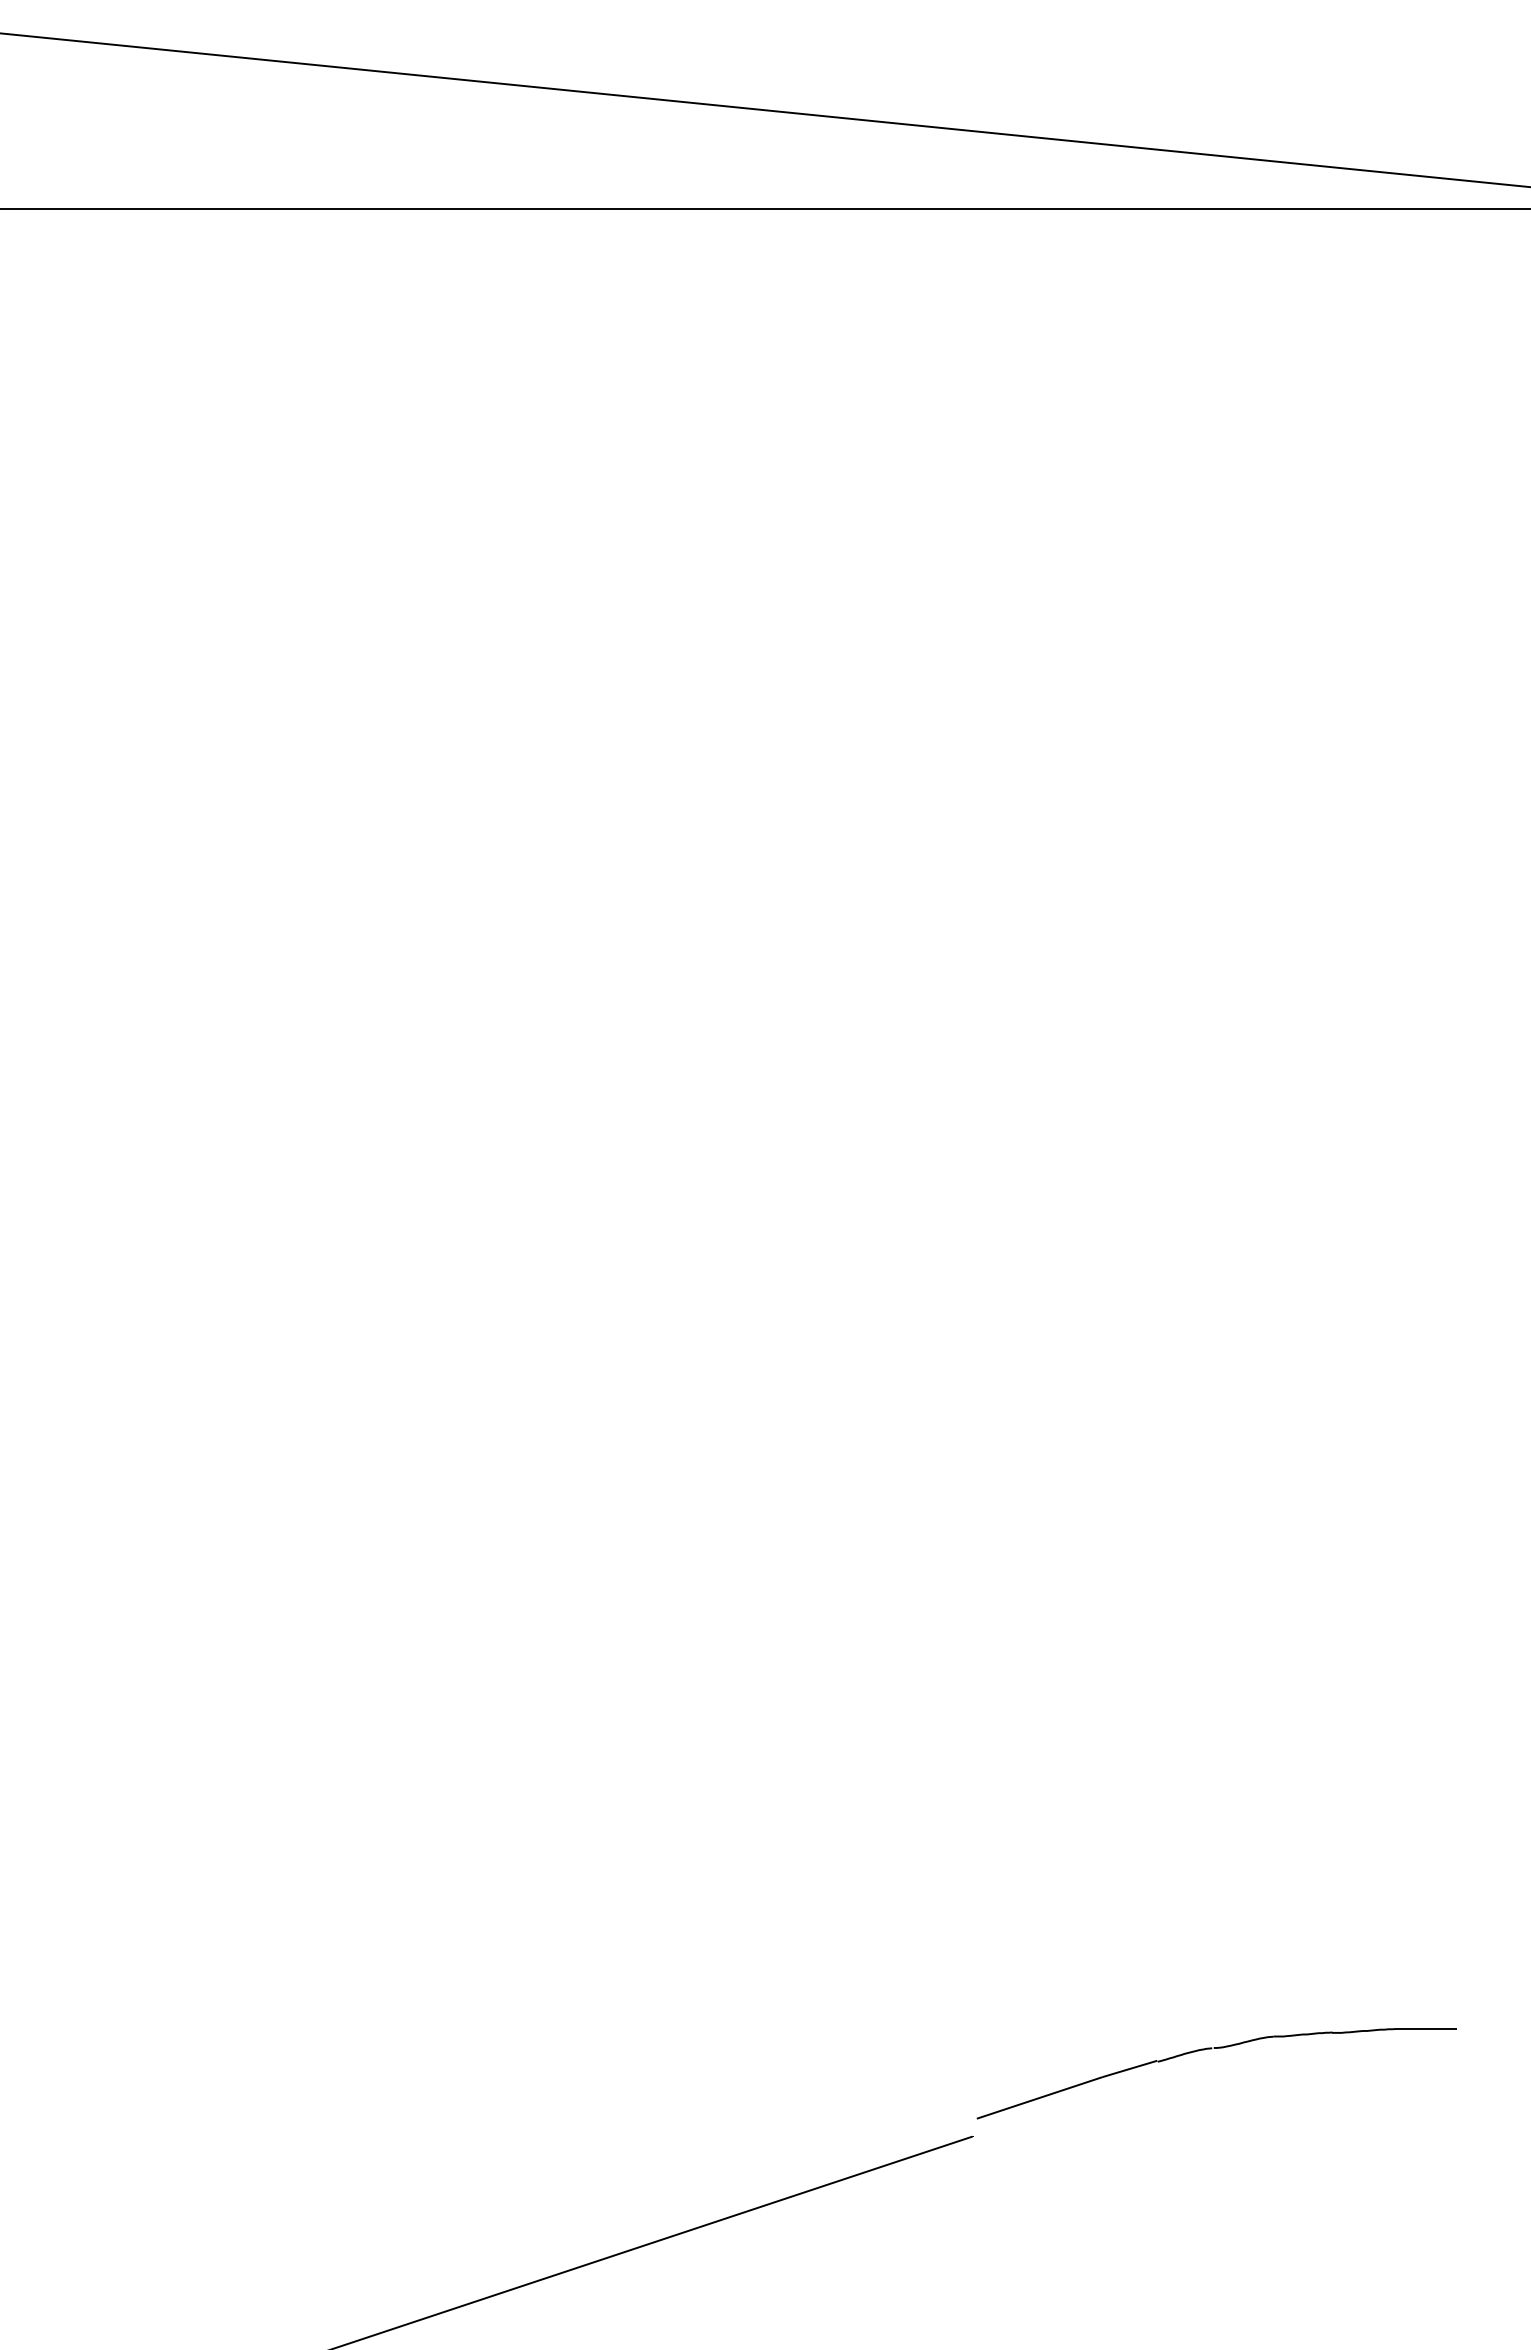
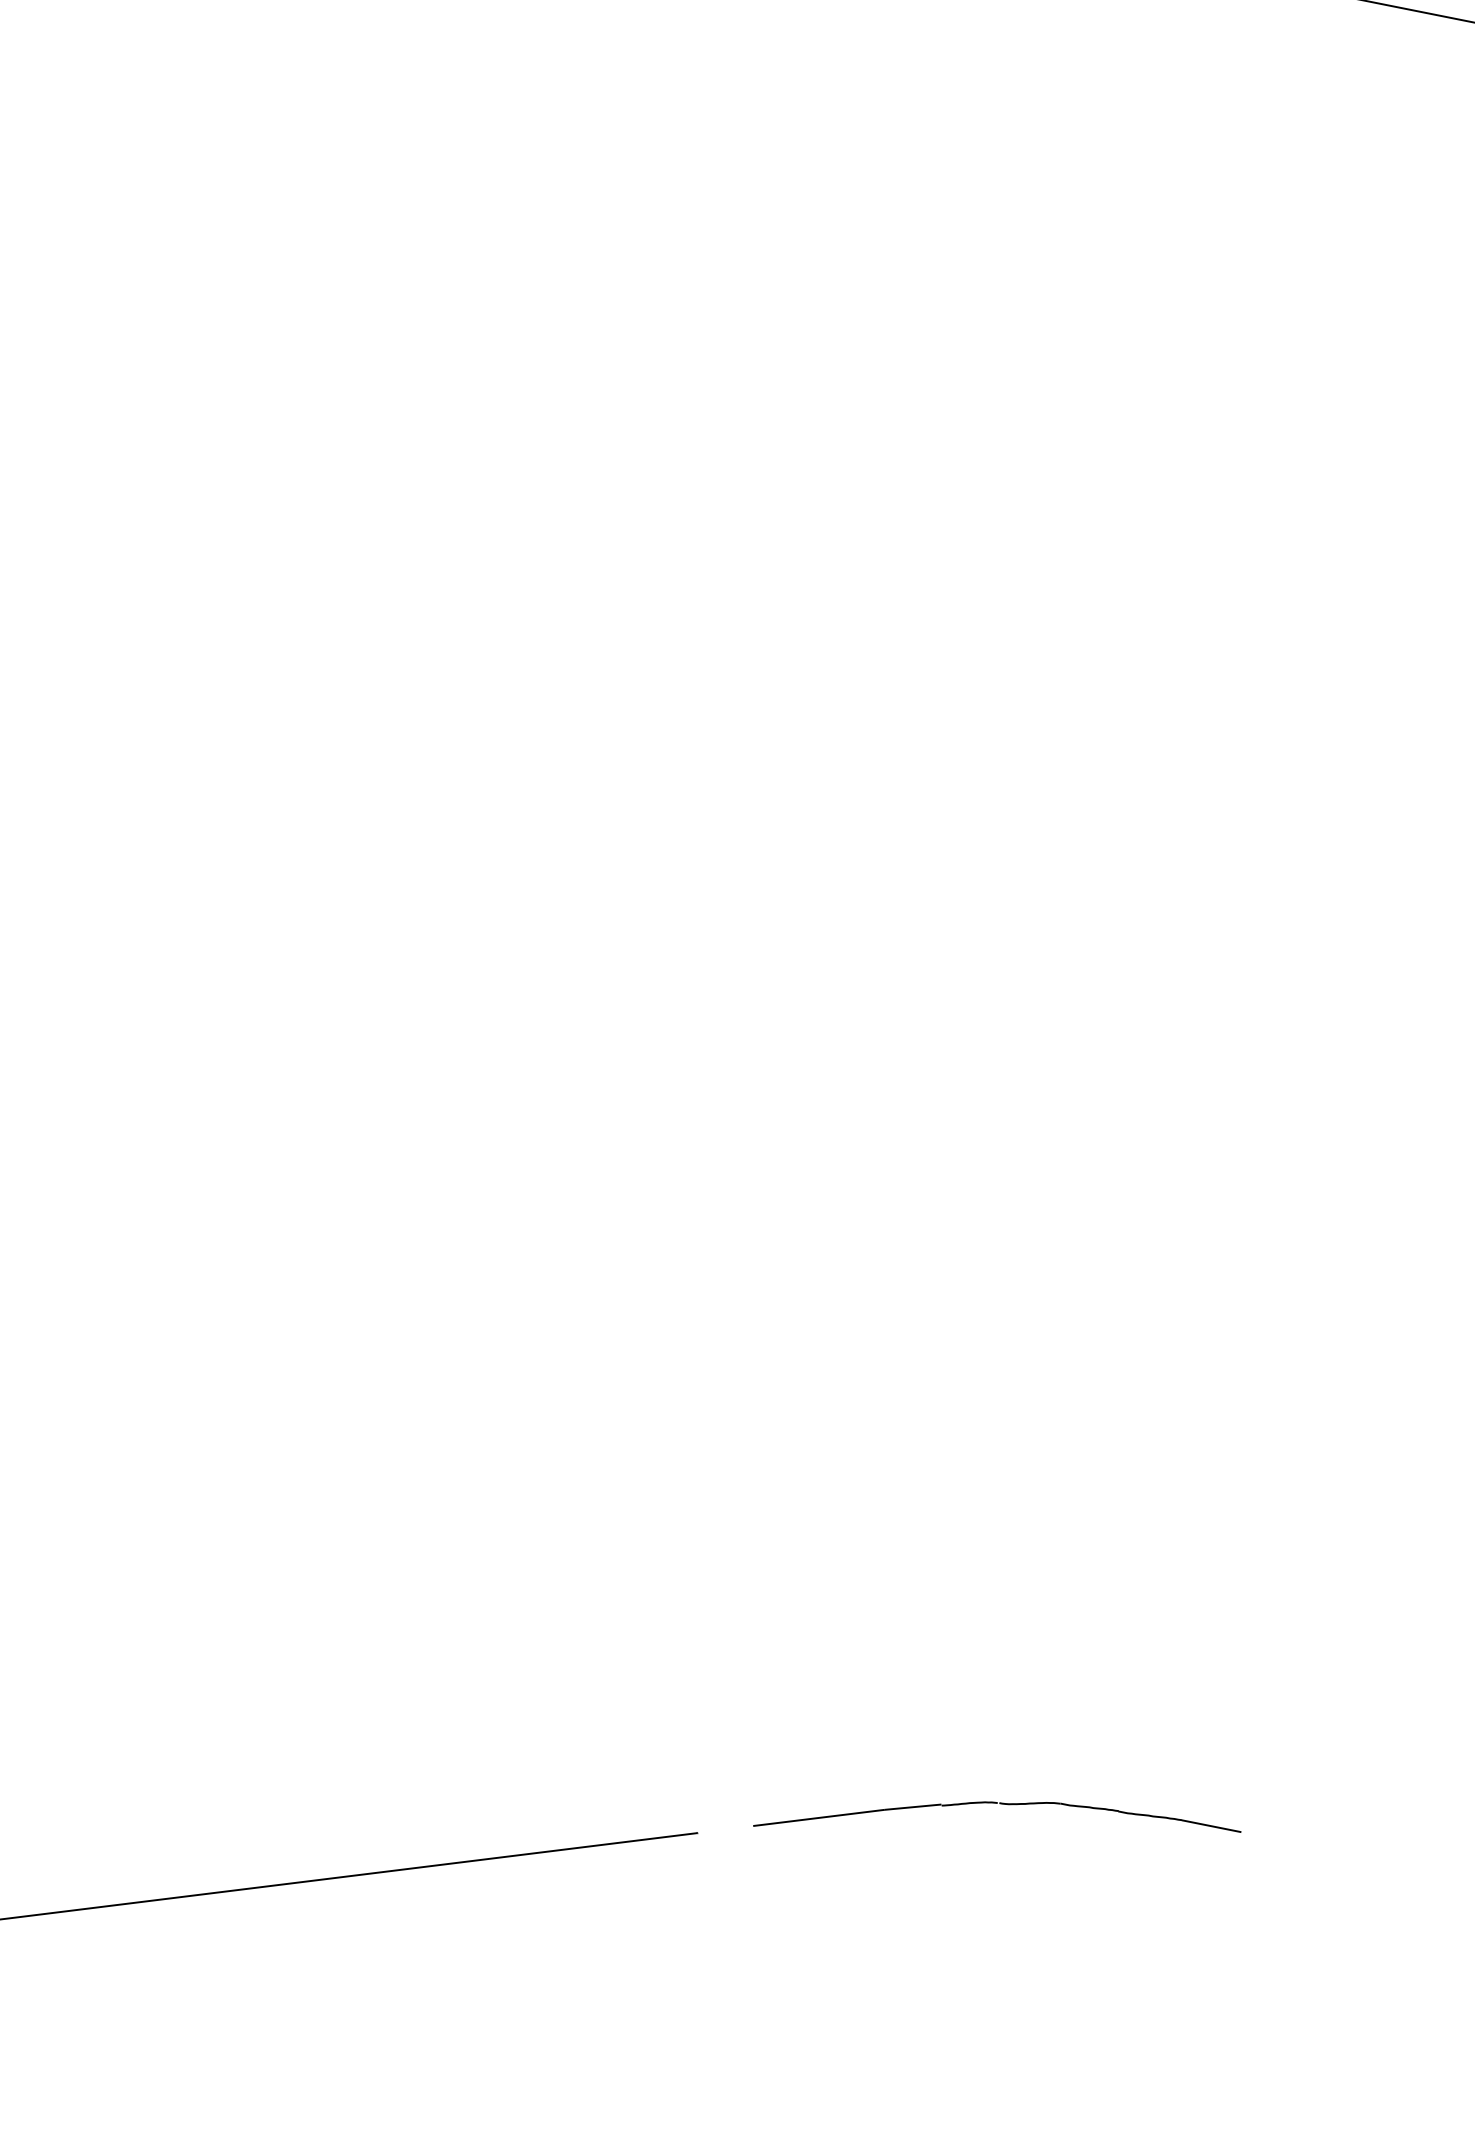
part: (1211, 2049) -> (996, 1804), moved

